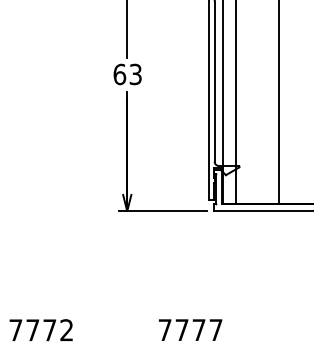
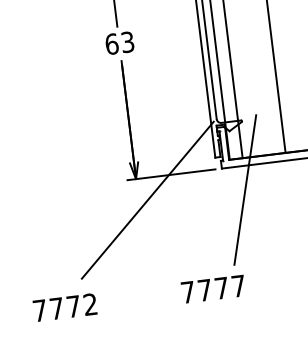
line: (136, 233) -> (147, 199), added
line: (234, 235) -> (245, 190), added

